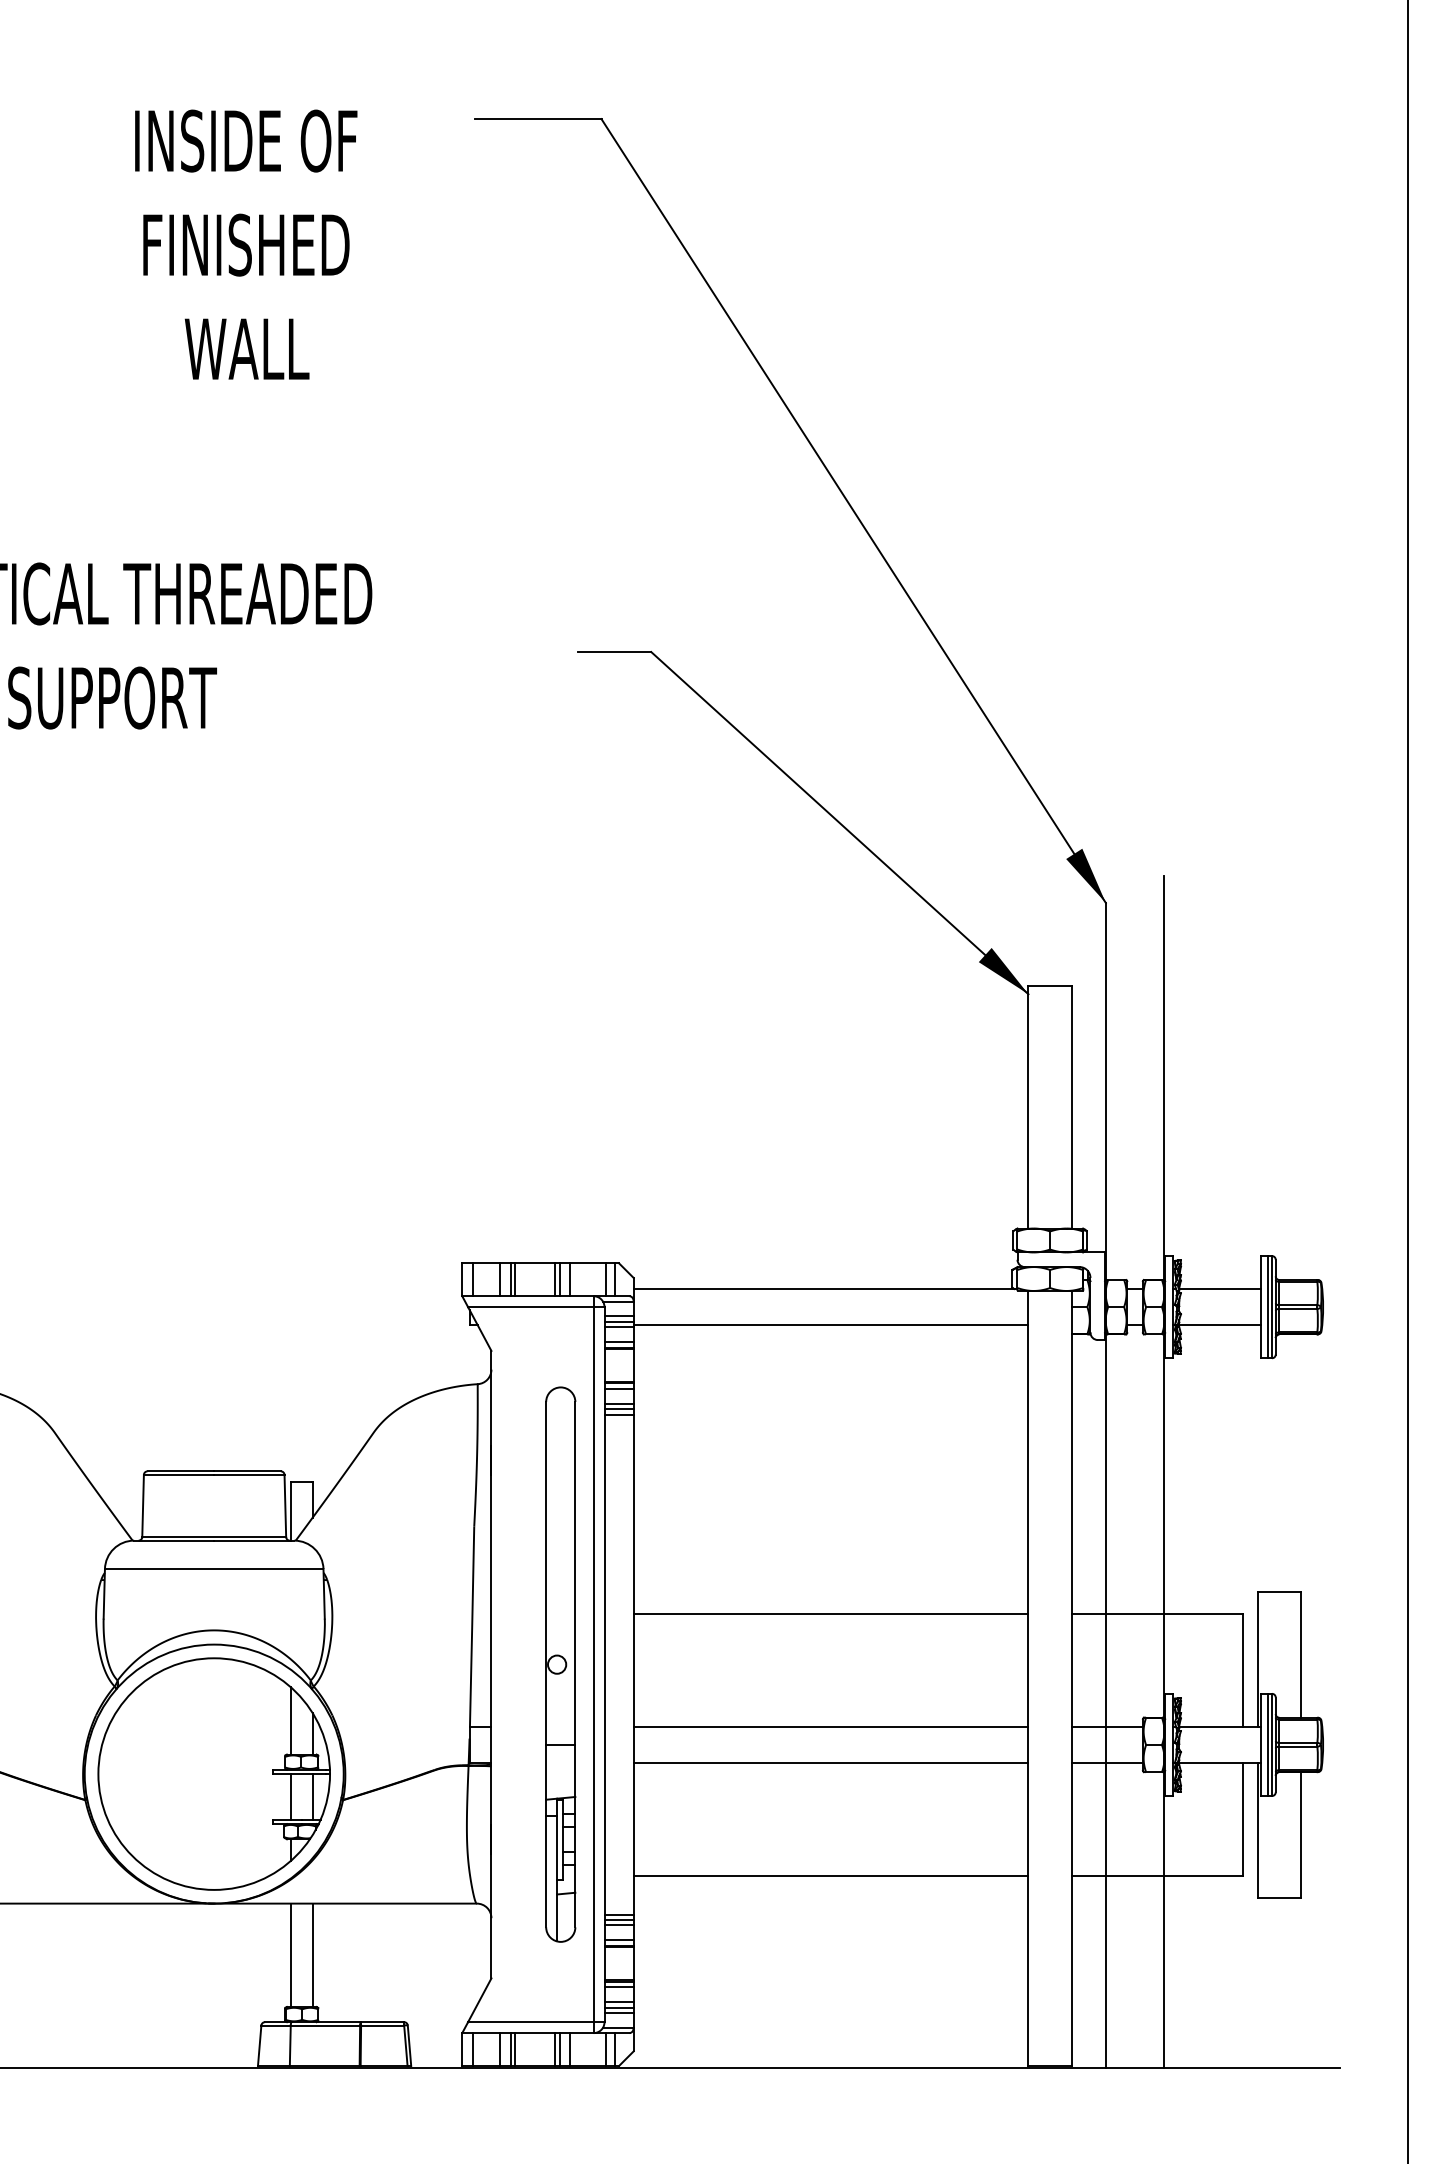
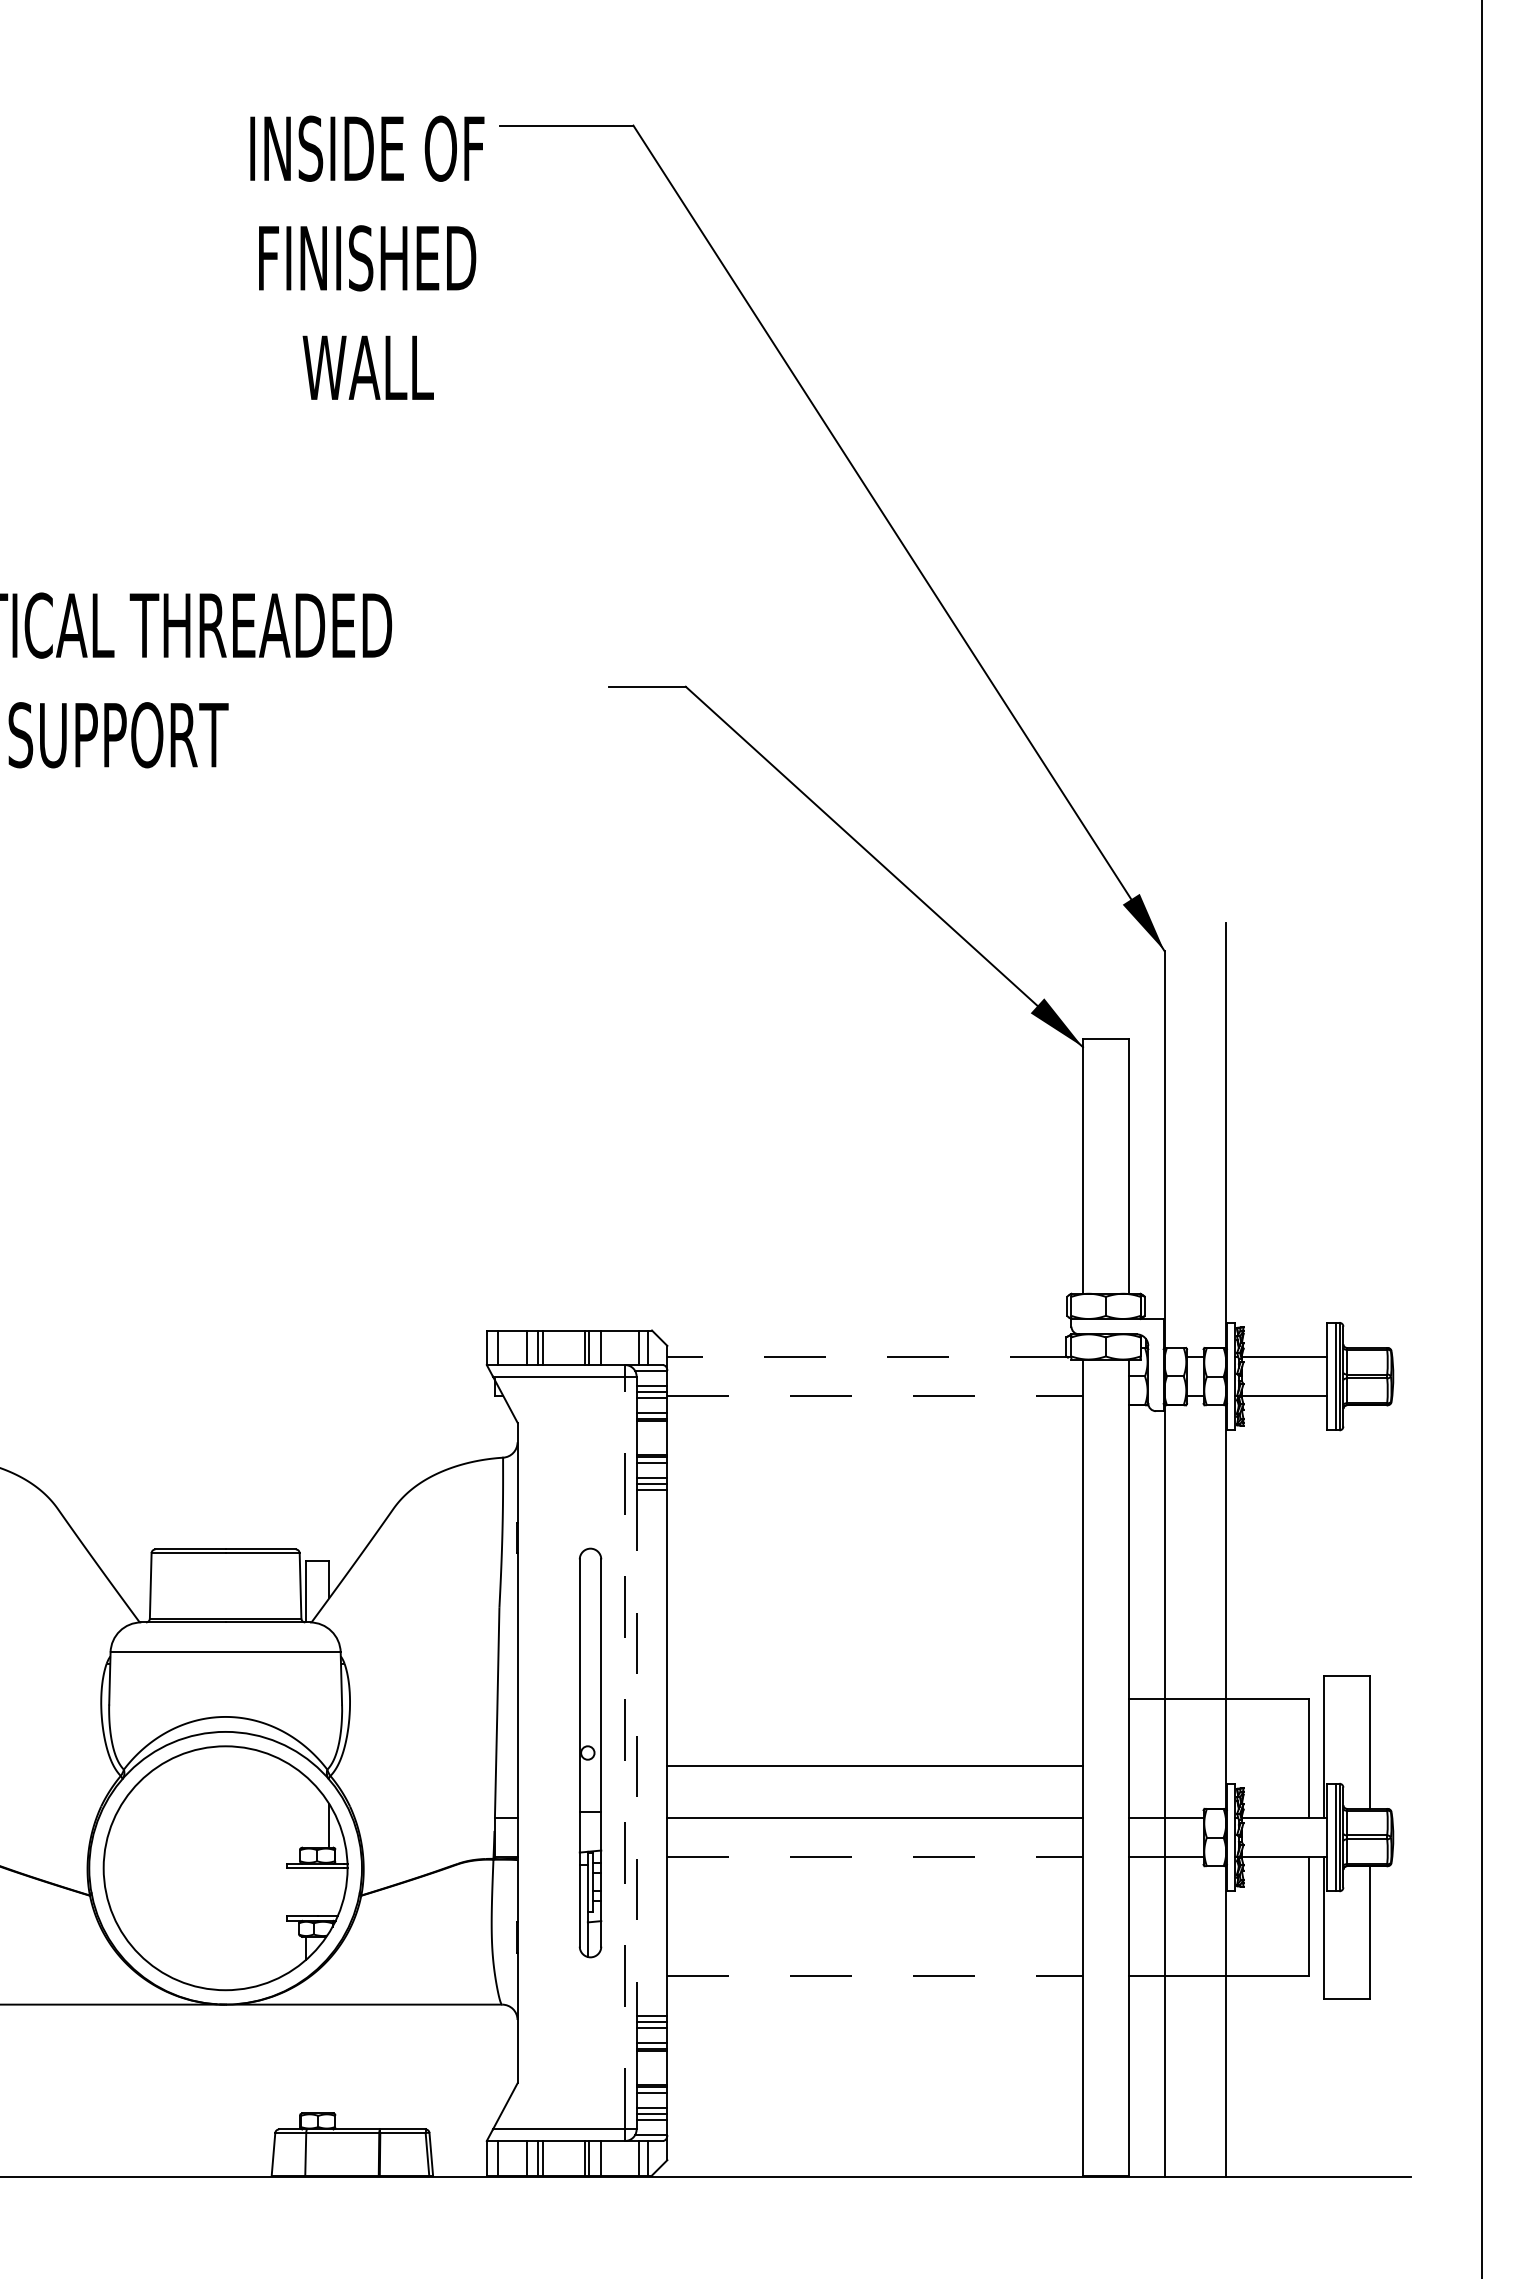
text: (246, 244) -> (367, 257), moved
line: (824, 1289) -> (868, 1357), solid -> dashed
line: (831, 1325) -> (875, 1395), solid -> dashed
line: (831, 1613) -> (875, 1766), moved
part: (560, 1664) -> (590, 1752), size x0.7
line: (593, 1664) -> (625, 1752), solid -> dashed
line: (604, 1665) -> (636, 1753), solid -> dashed
line: (291, 1720) -> (306, 1811), removed
line: (831, 1762) -> (875, 1856), solid -> dashed
line: (291, 1797) -> (306, 1892), removed
line: (312, 1797) -> (329, 1892), removed
line: (831, 1875) -> (875, 1975), solid -> dashed
line: (291, 1954) -> (306, 2058), removed
line: (312, 1954) -> (329, 2058), removed

